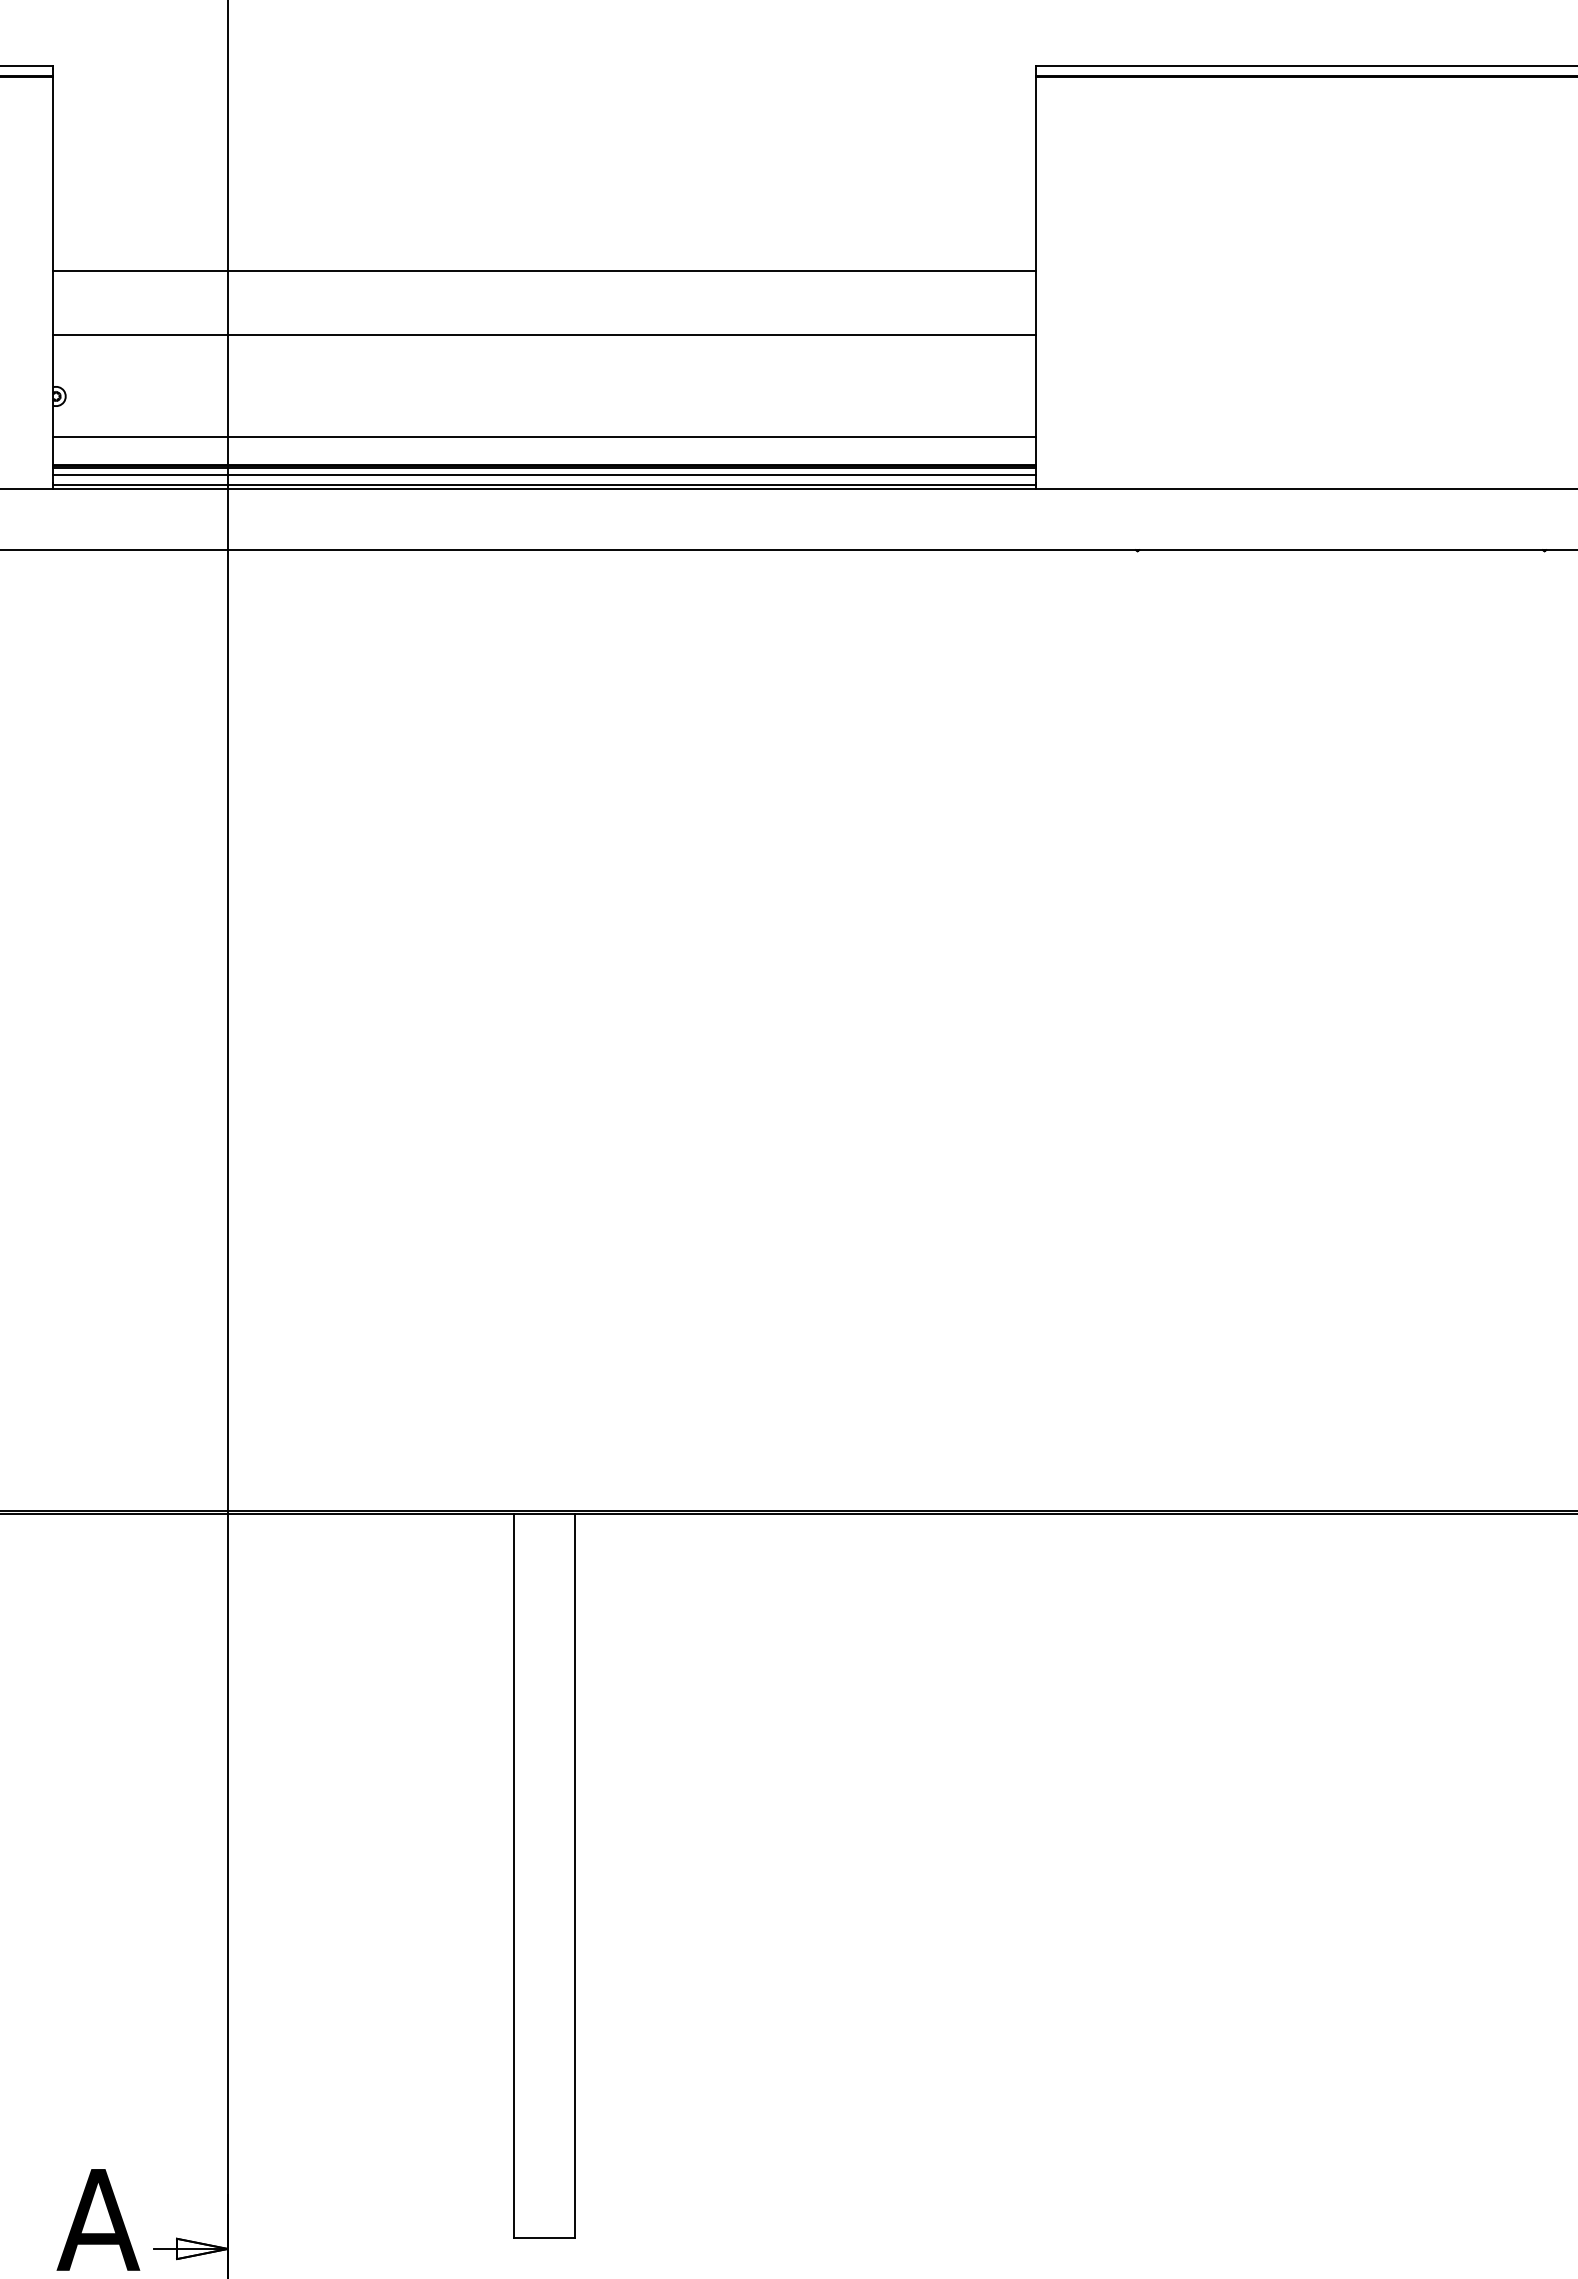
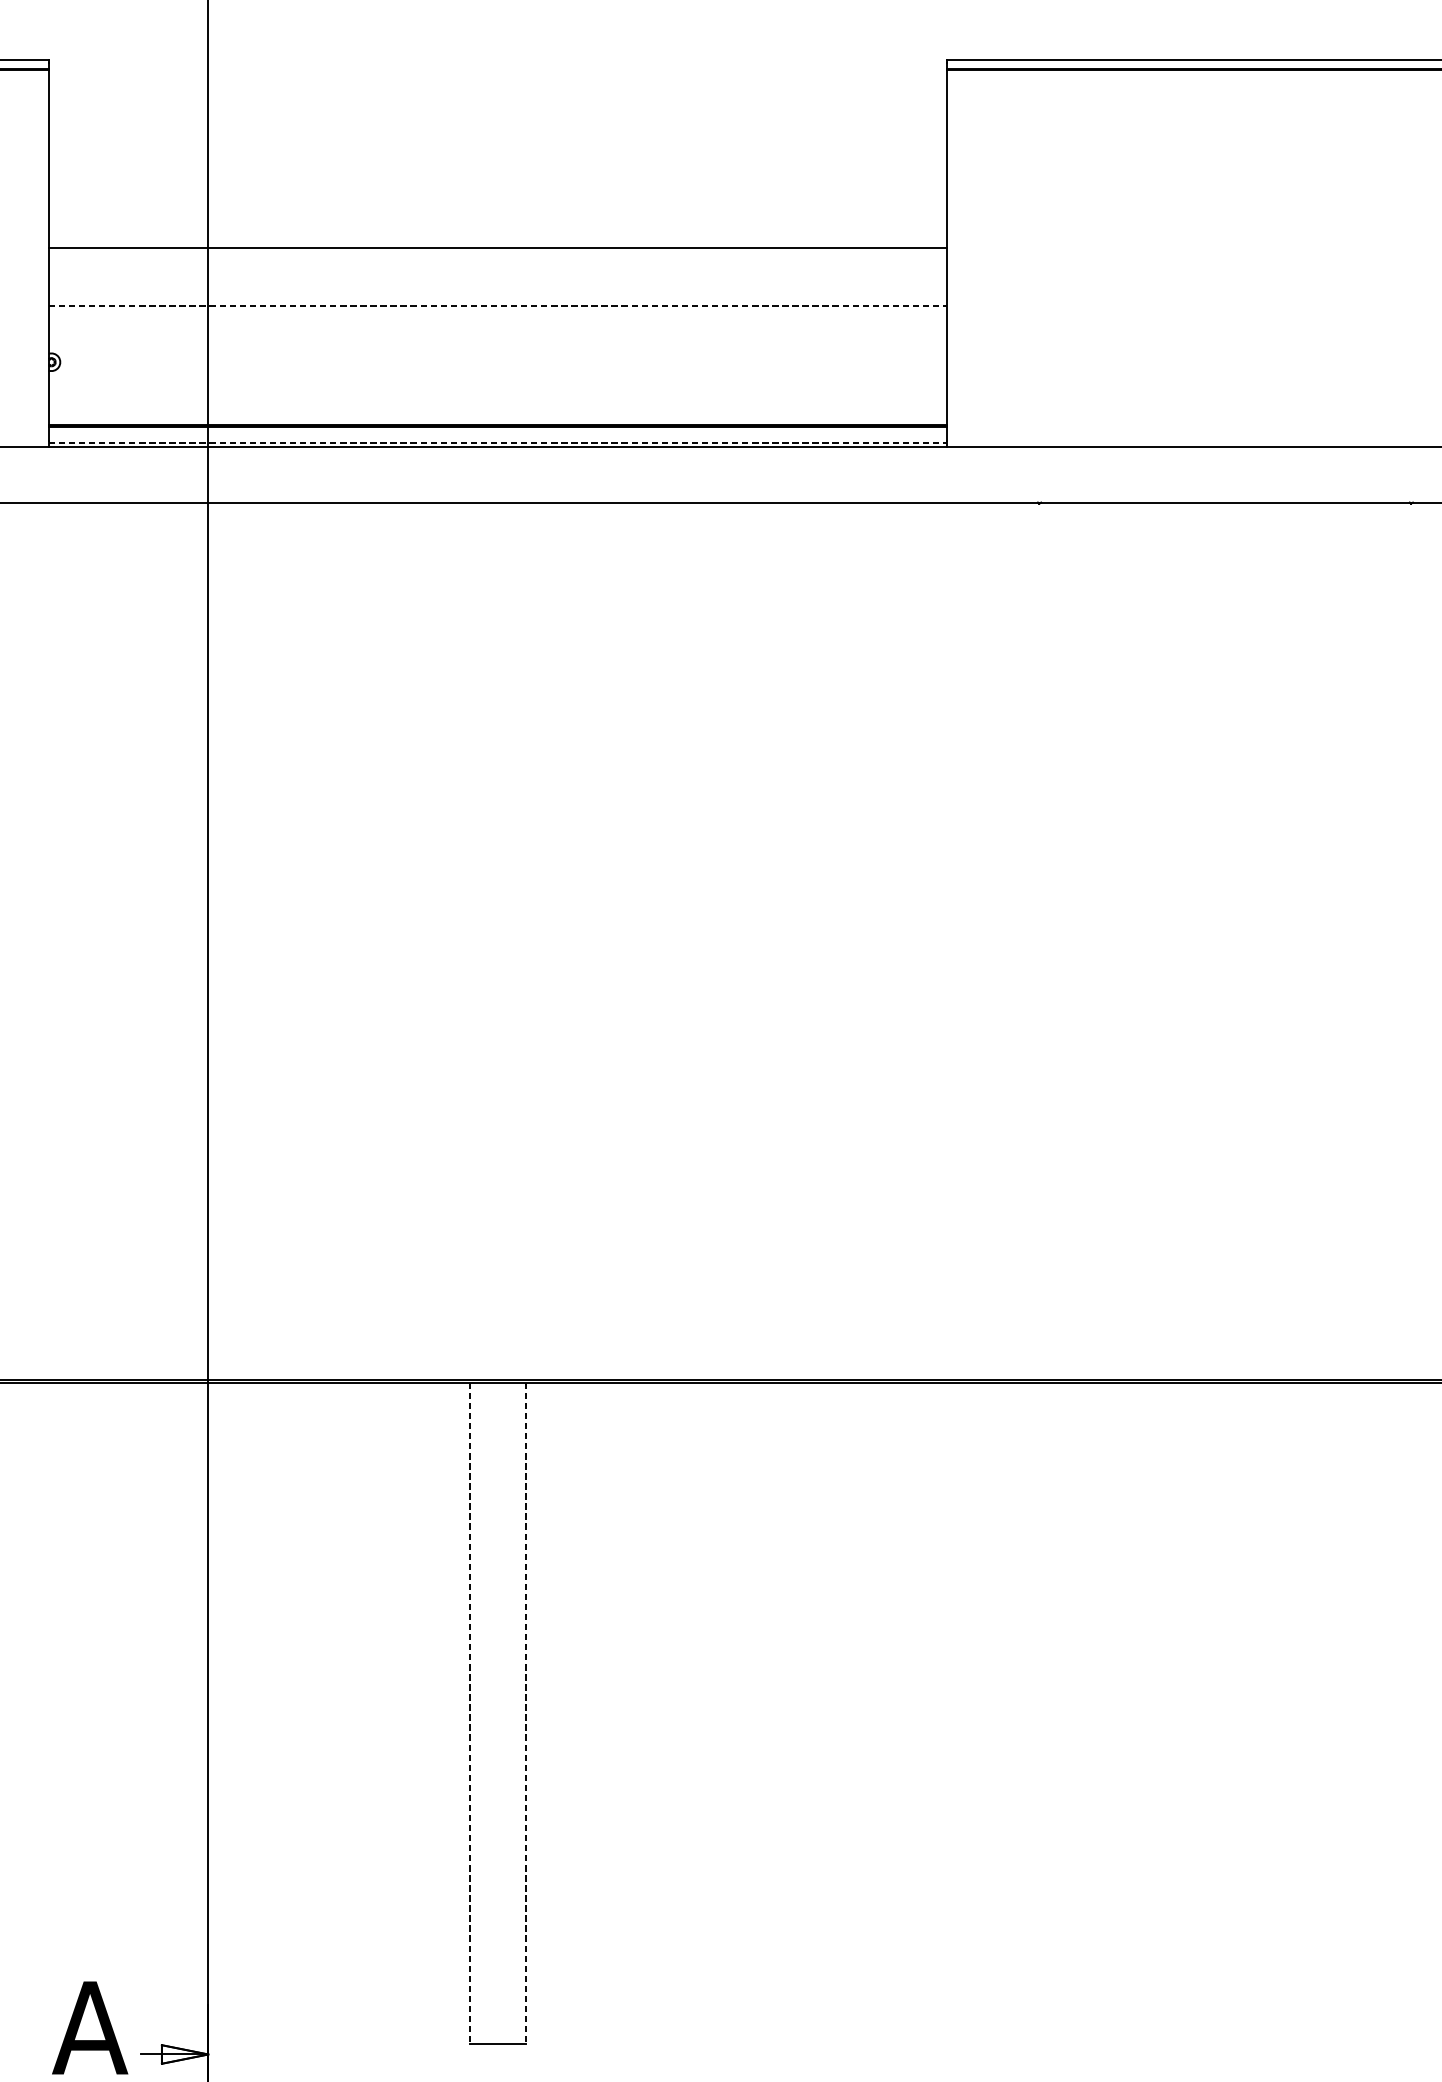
line: (544, 335) -> (497, 306), solid -> dashed
line: (544, 437) -> (497, 399), removed
line: (544, 475) -> (497, 434), removed
line: (544, 484) -> (497, 442), solid -> dashed
line: (513, 1876) -> (469, 1714), solid -> dashed
line: (574, 1876) -> (525, 1714), solid -> dashed

